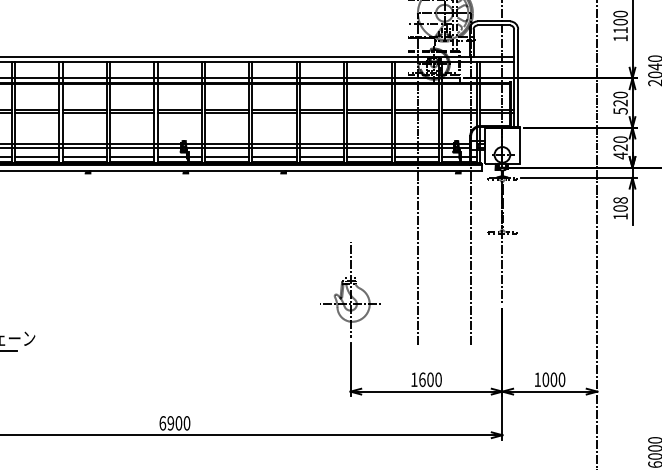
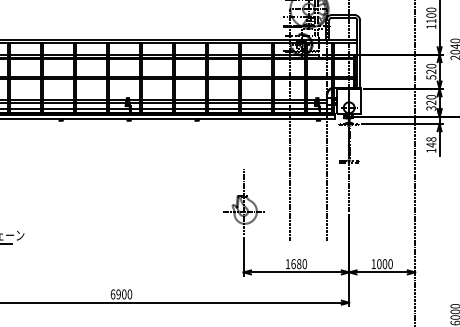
text: (620, 155) -> (431, 108), 420 -> 320
text: (620, 207) -> (431, 144), 108 -> 148
text: (429, 380) -> (298, 264), 1600 -> 1680

